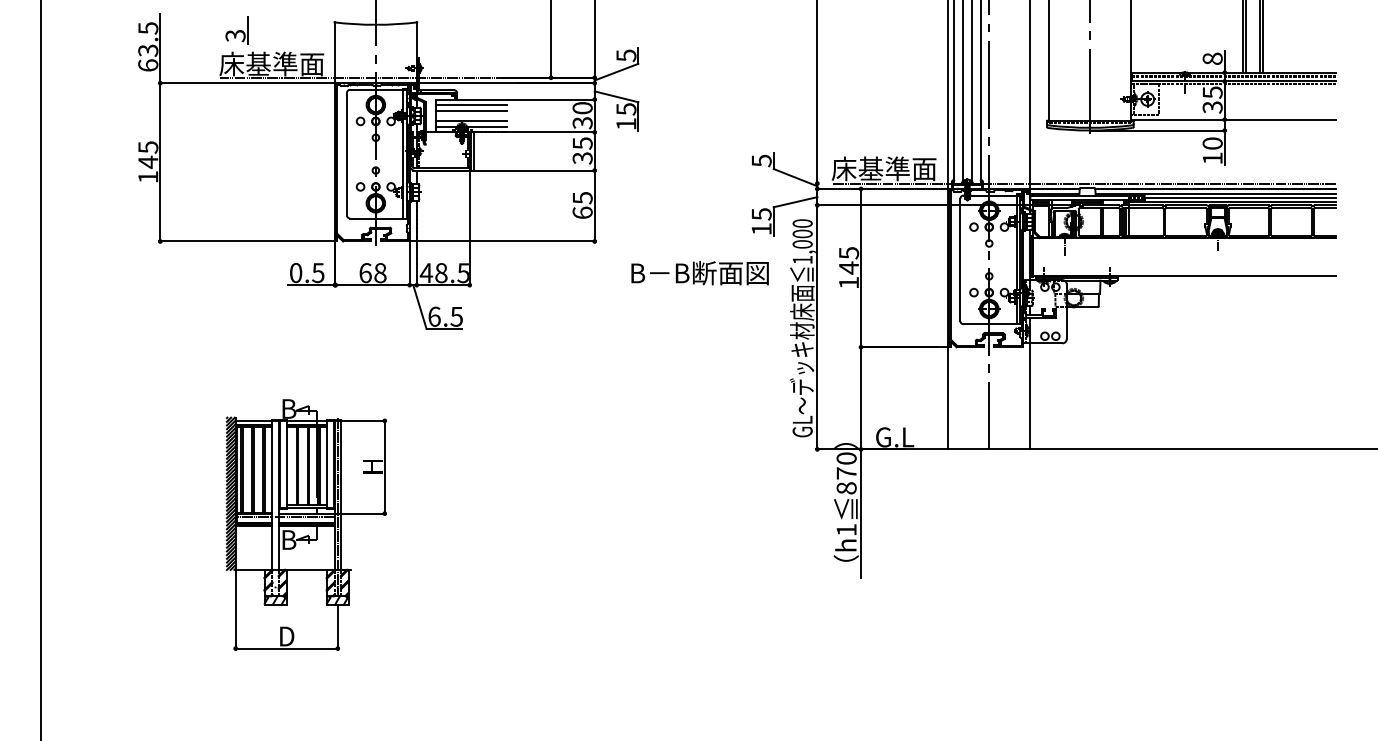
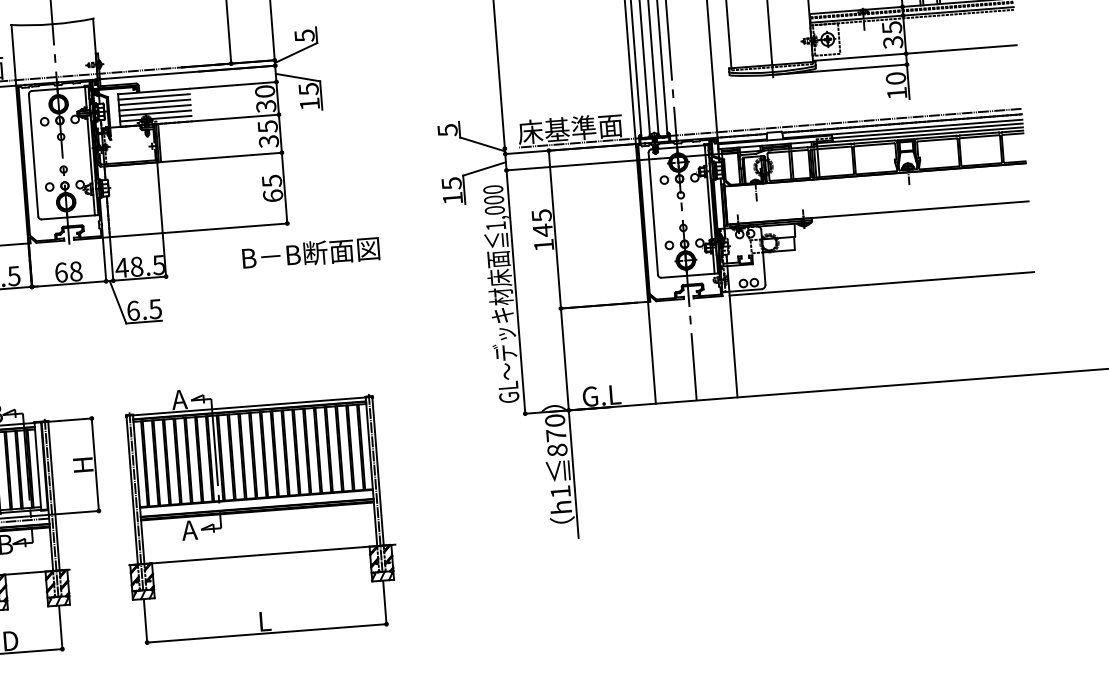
line: (471, 115) -> (154, 107), added
text: (699, 273) -> (310, 253), moved
line: (1182, 347) -> (881, 284), added
part: (544, 524) -> (258, 509), added

